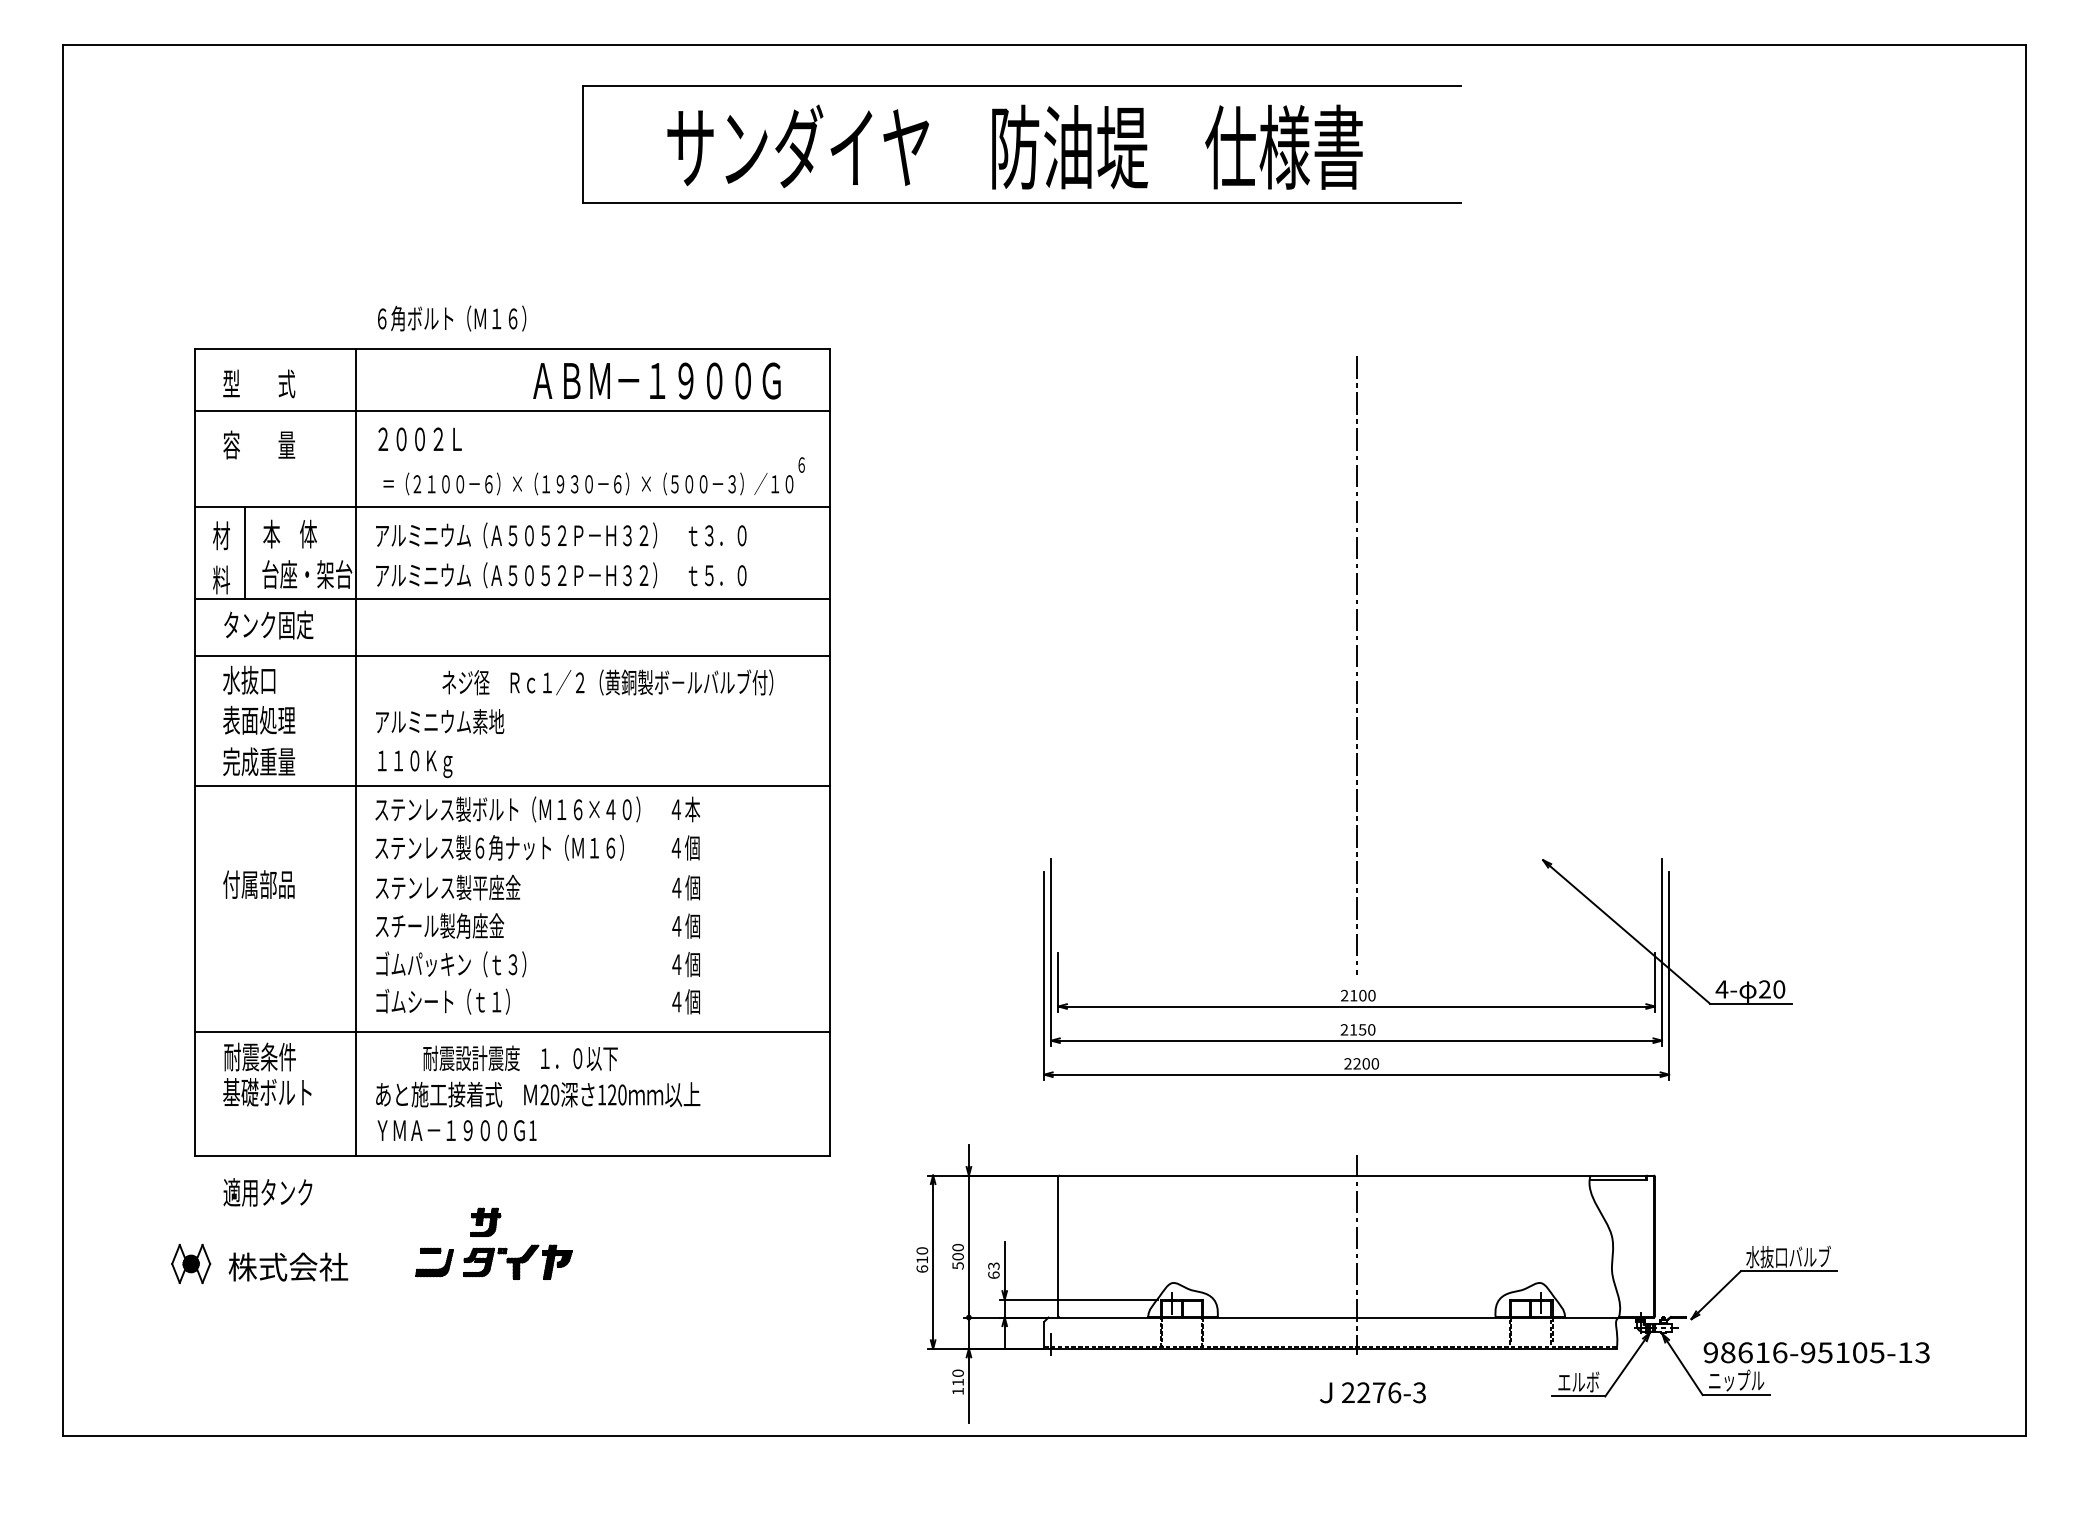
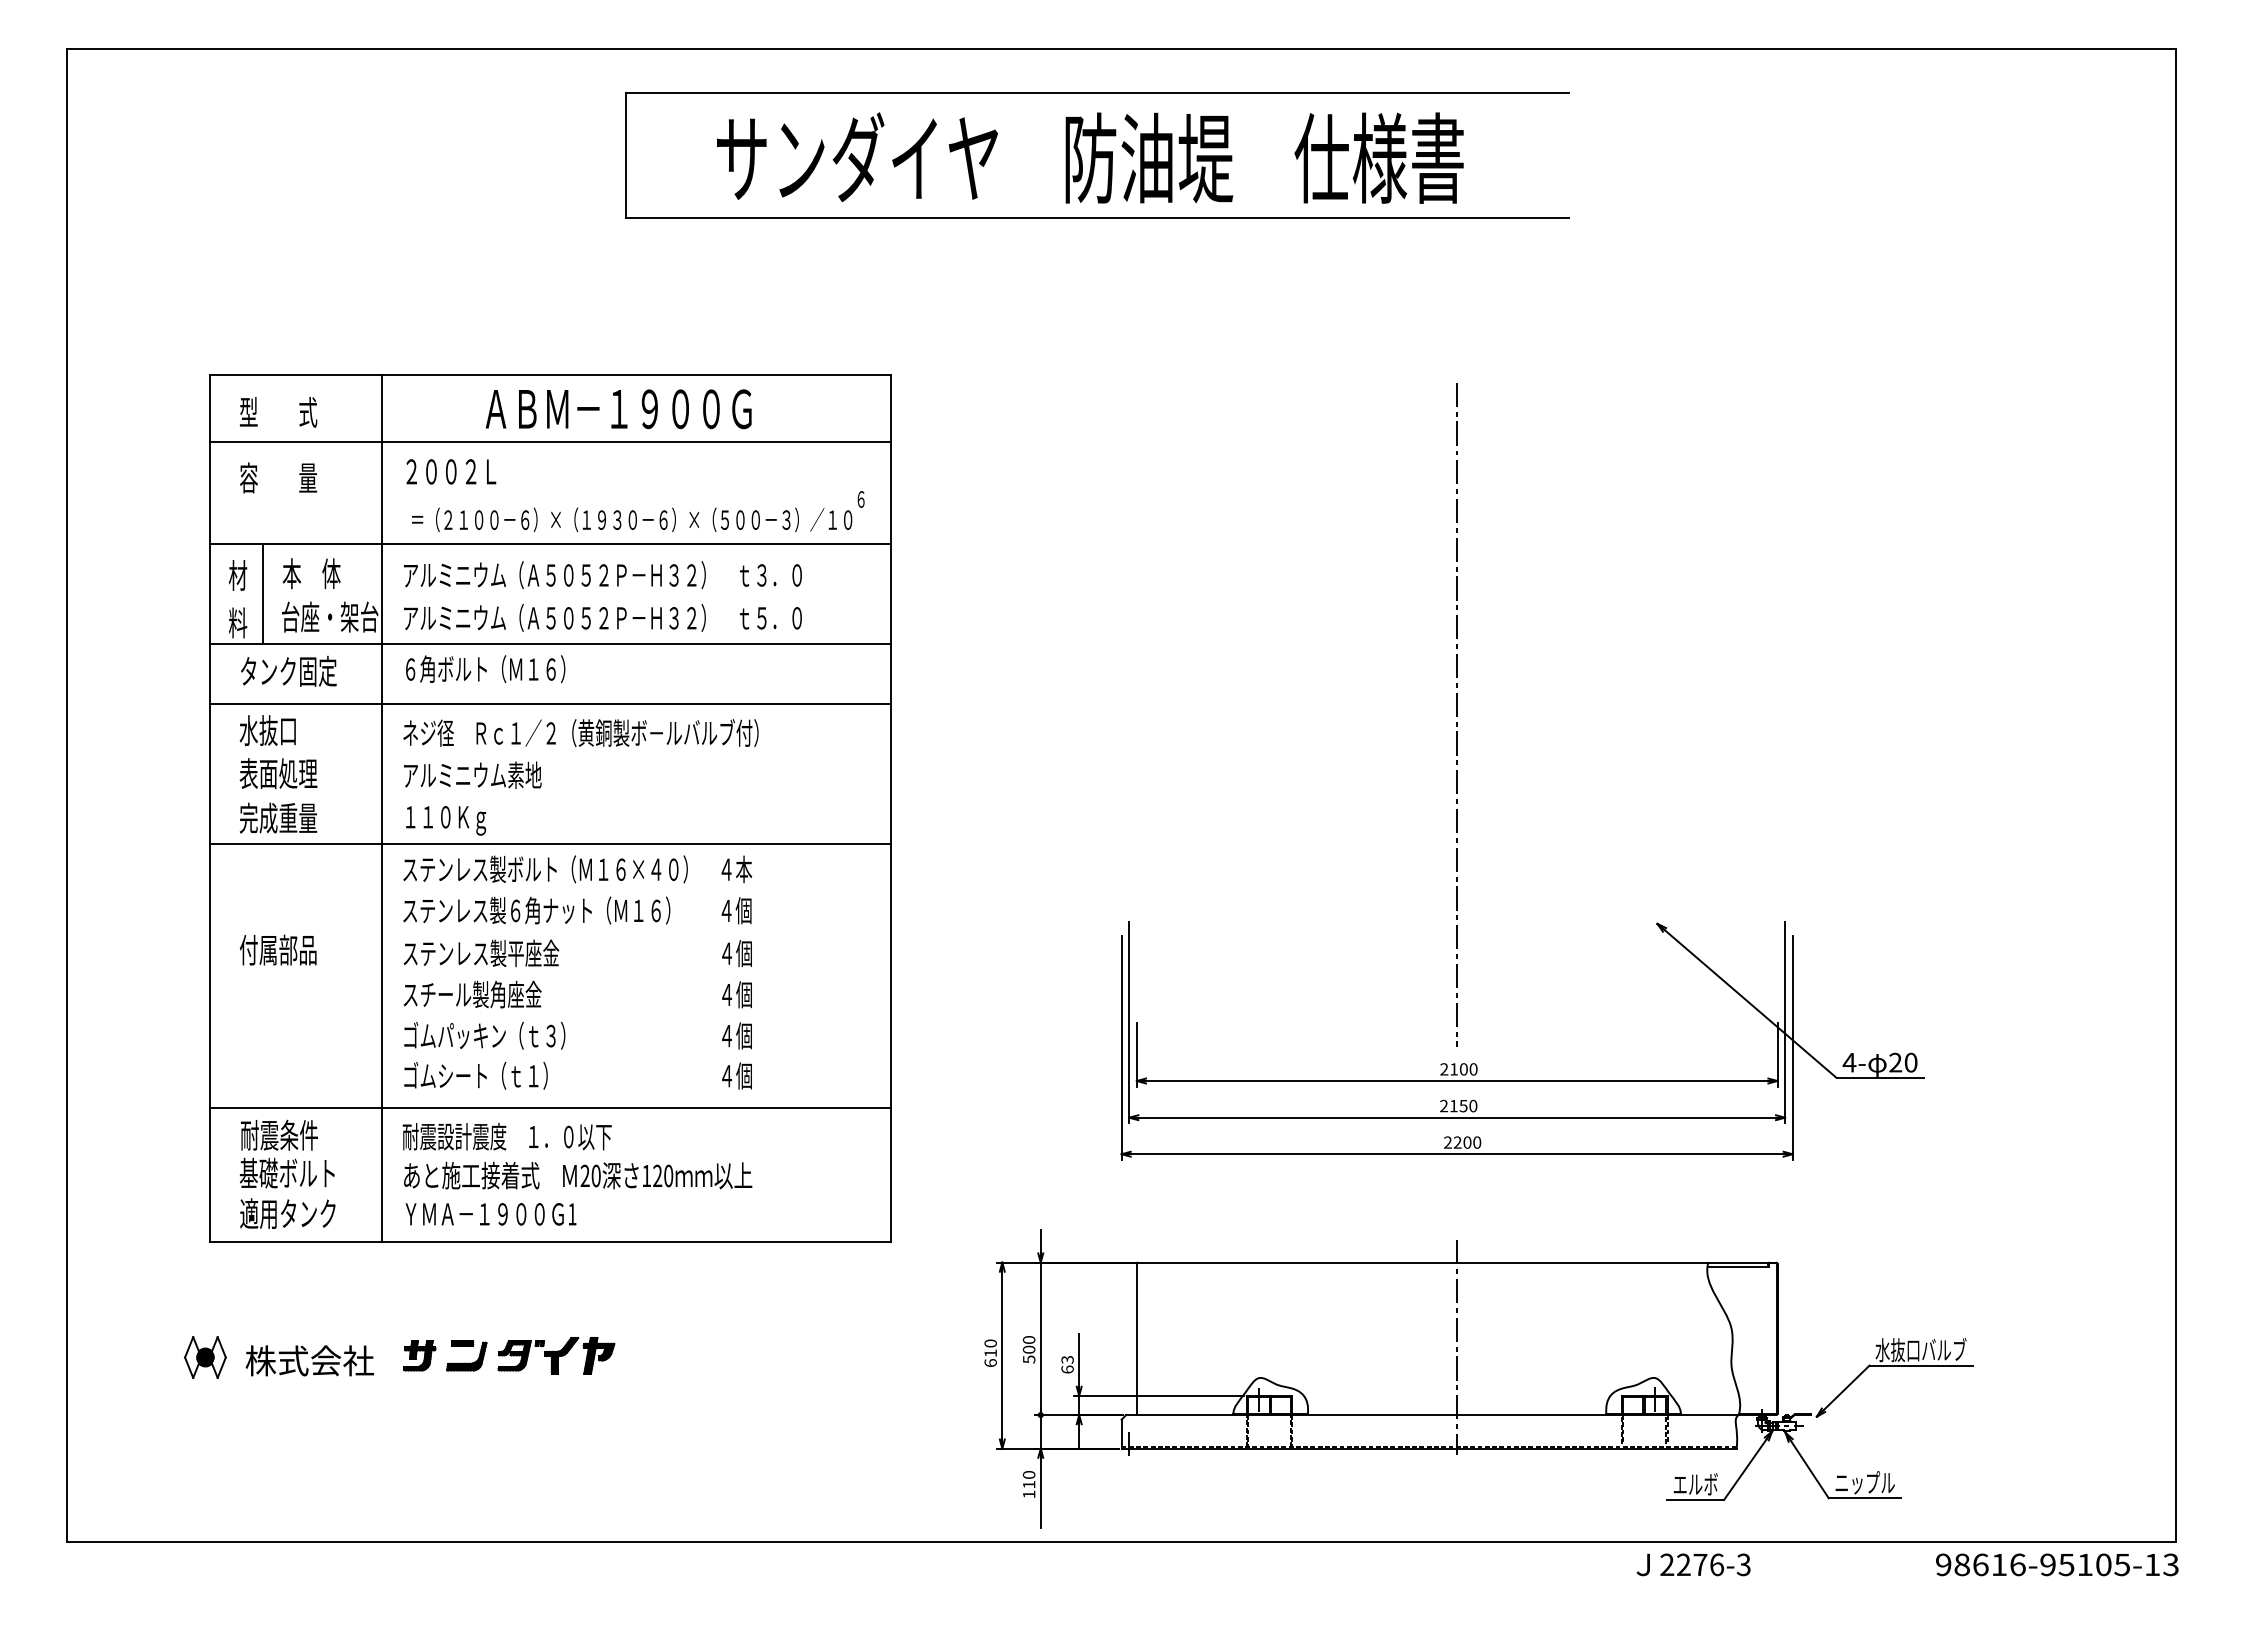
text: (451, 318) -> (485, 669), moved
text: (656, 381) -> (618, 409), moved
text: (607, 682) -> (580, 732), moved
text: (519, 1058) -> (506, 1136), moved
text: (267, 1192) -> (287, 1213), moved
part: (485, 1222) -> (419, 1355), moved
text: (1816, 1352) -> (2057, 1564), moved
text: (1372, 1392) -> (1693, 1564), moved

